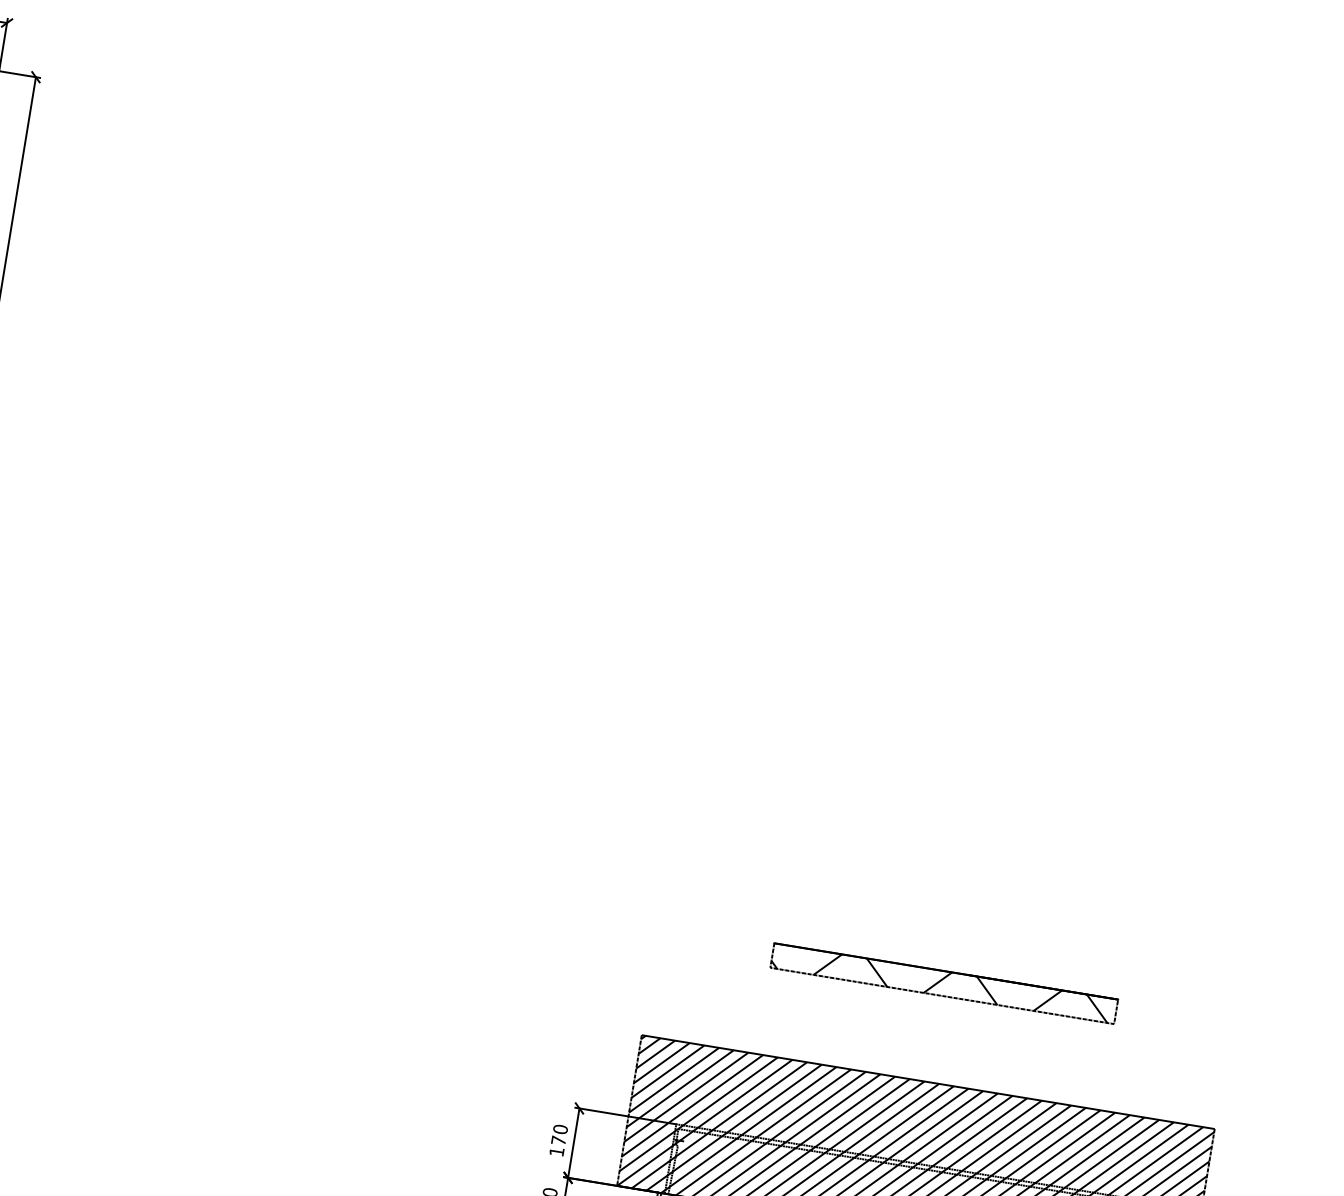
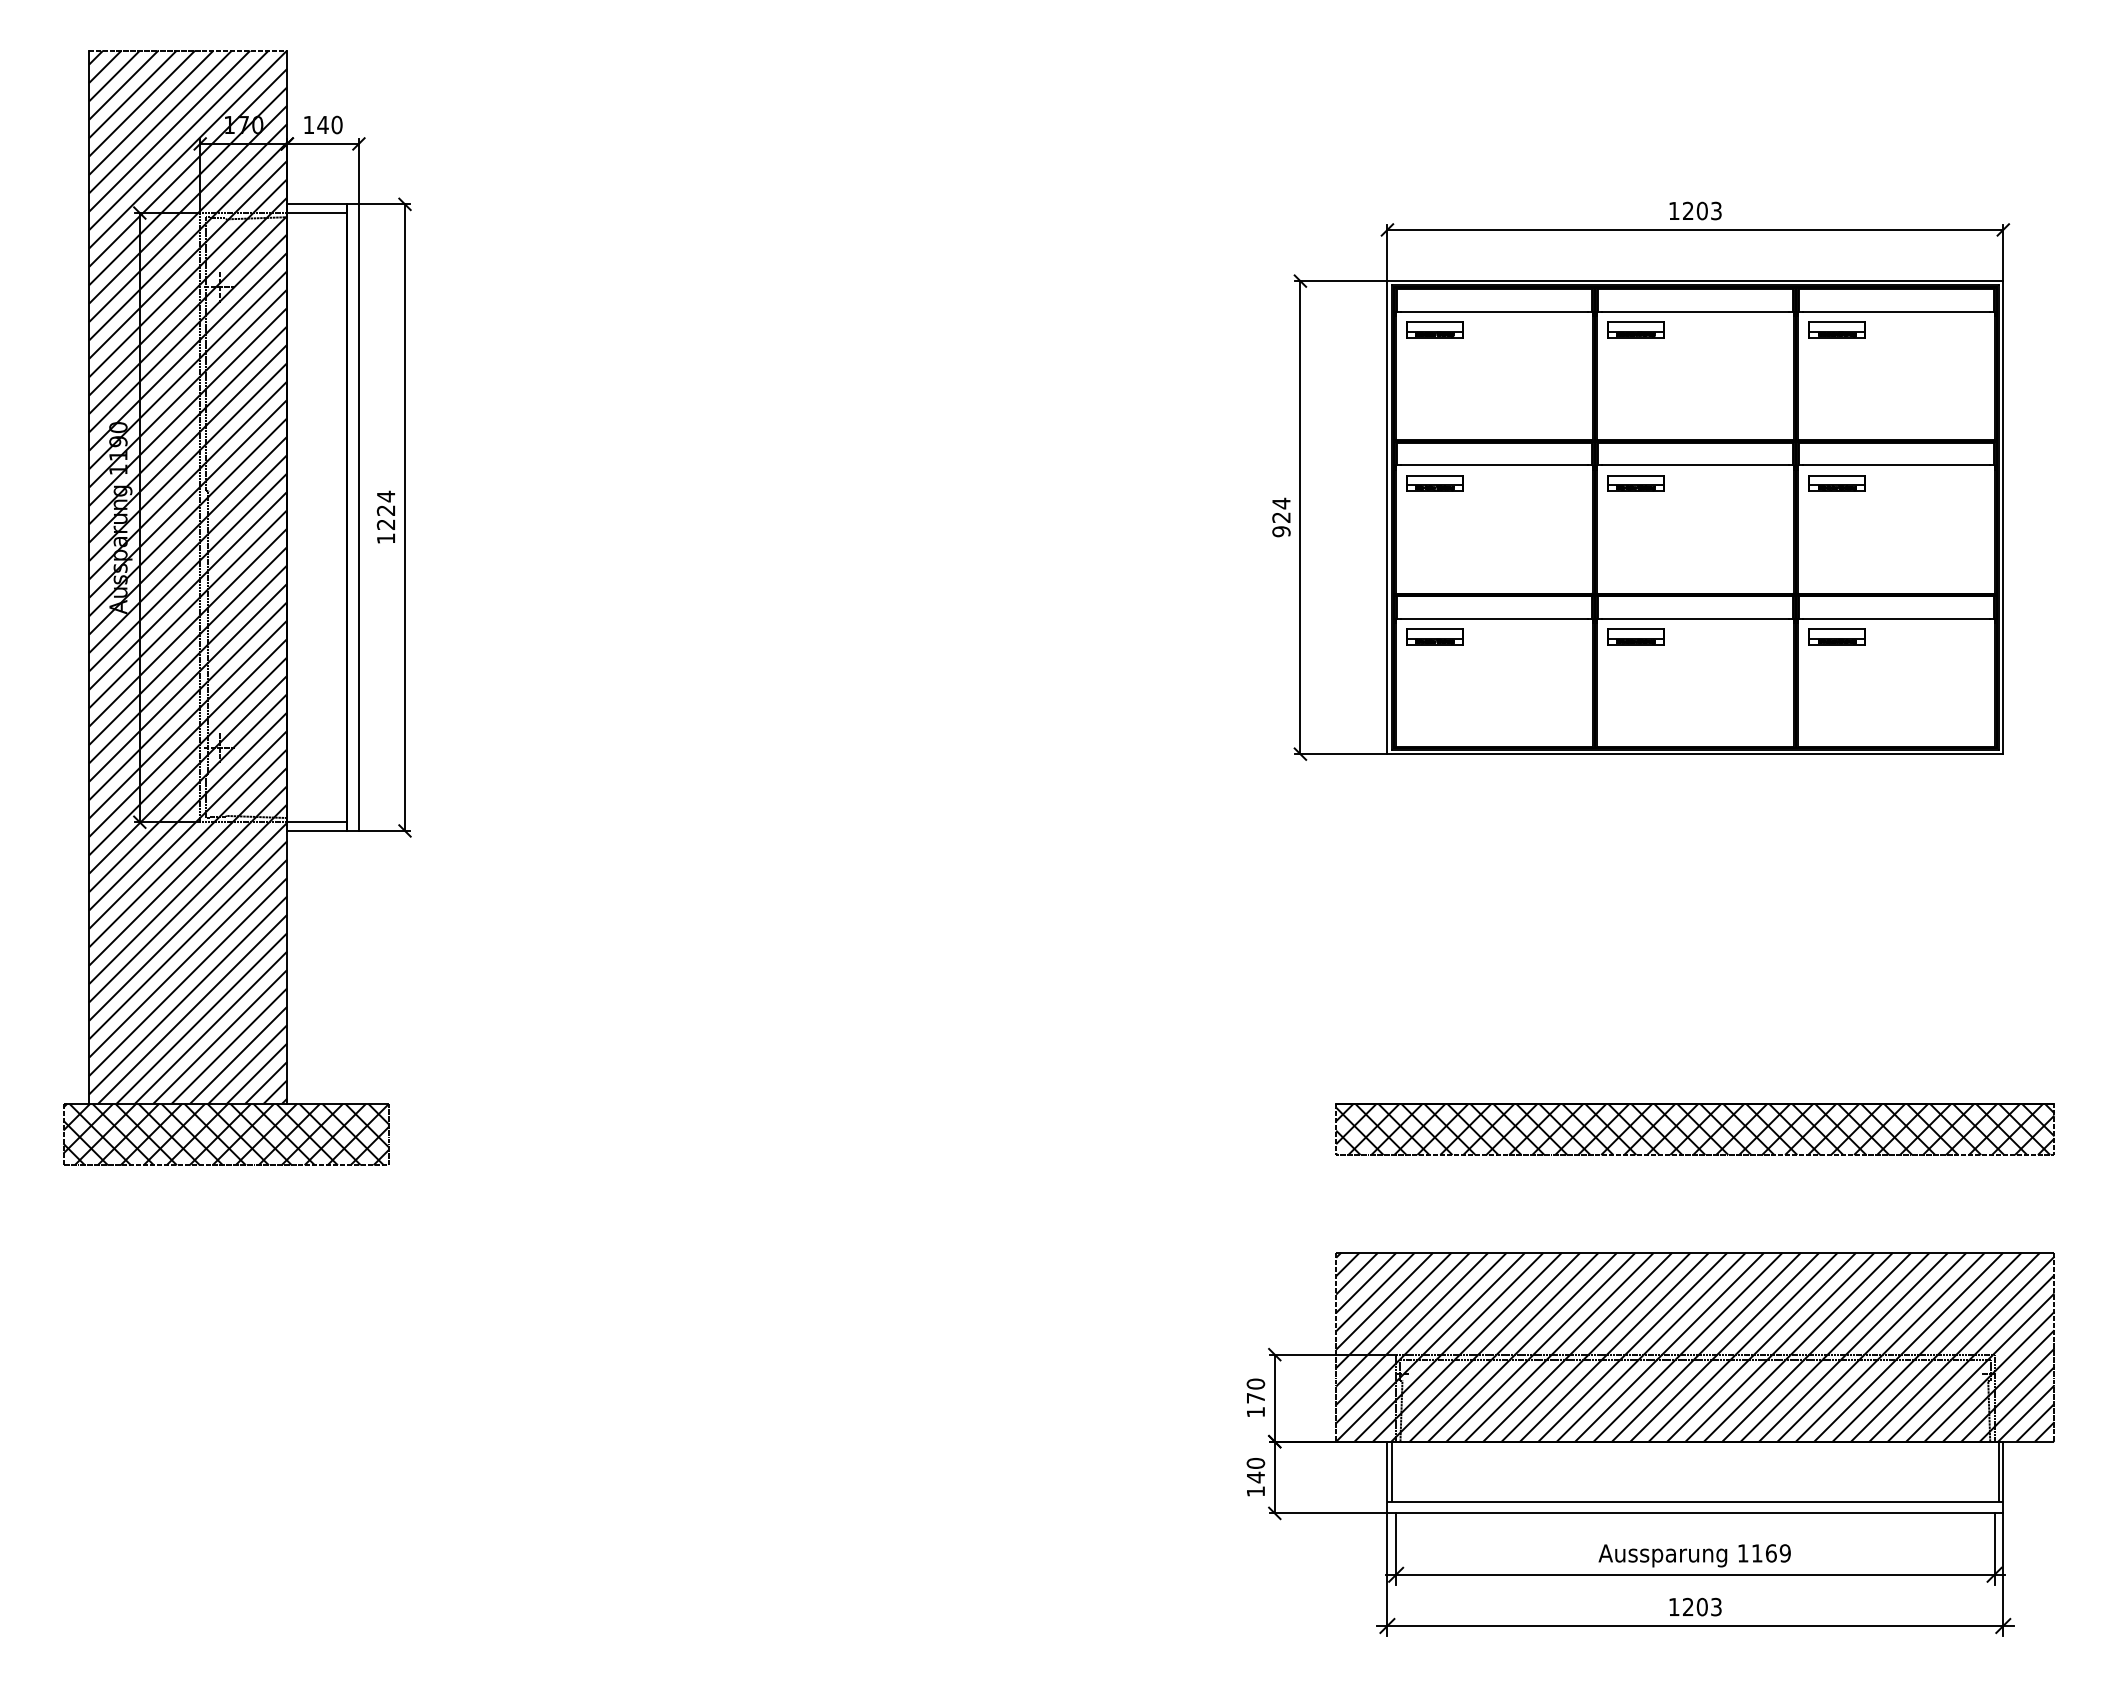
part: (986, 459) -> (1641, 480), added
part: (943, 983) -> (1694, 1129), size x1.67

